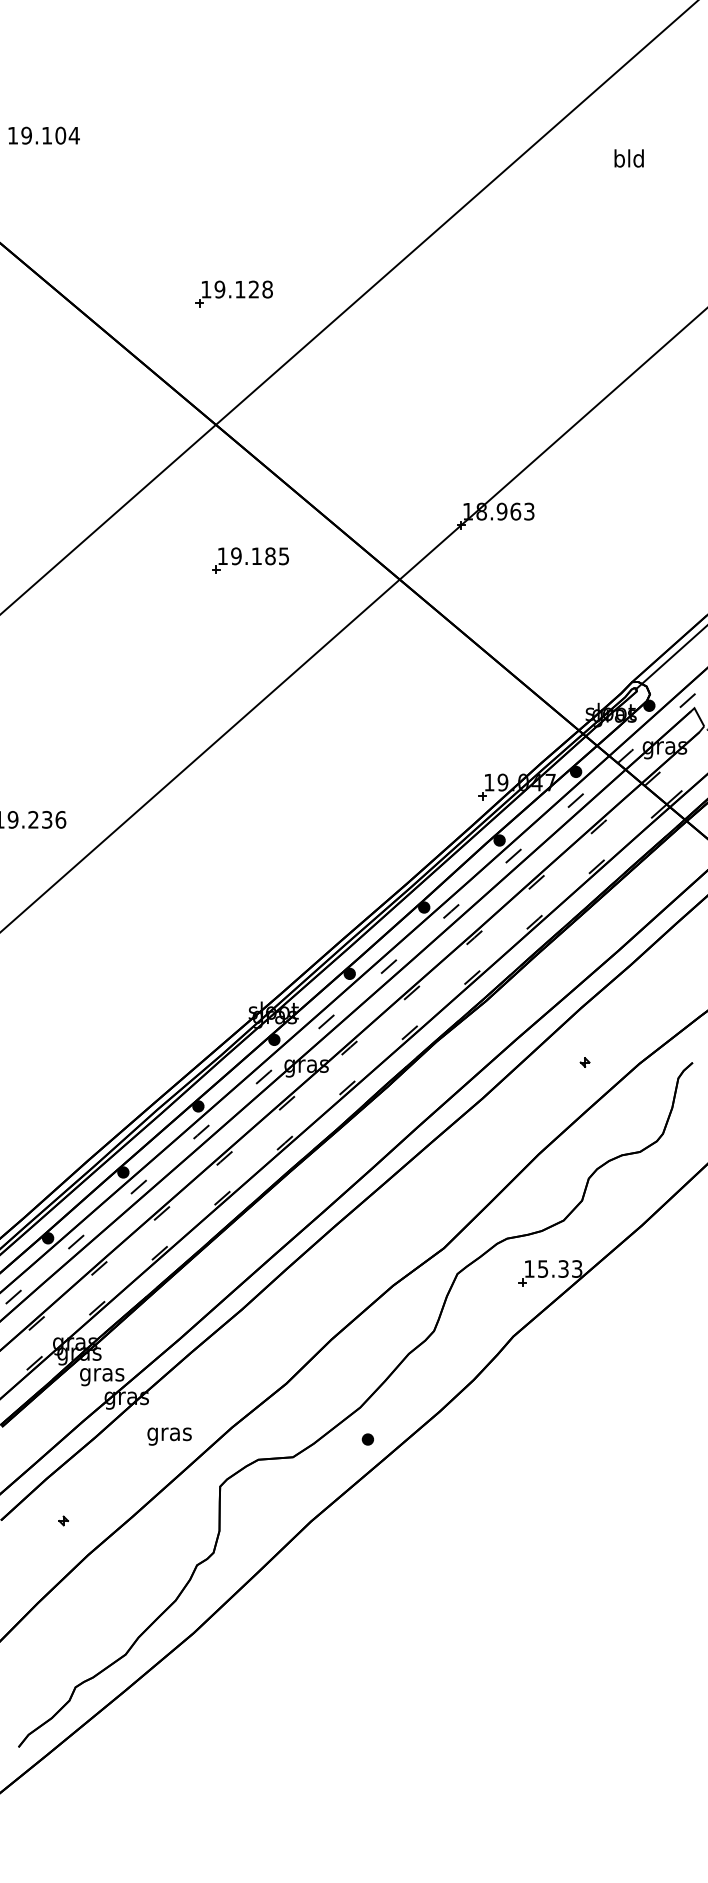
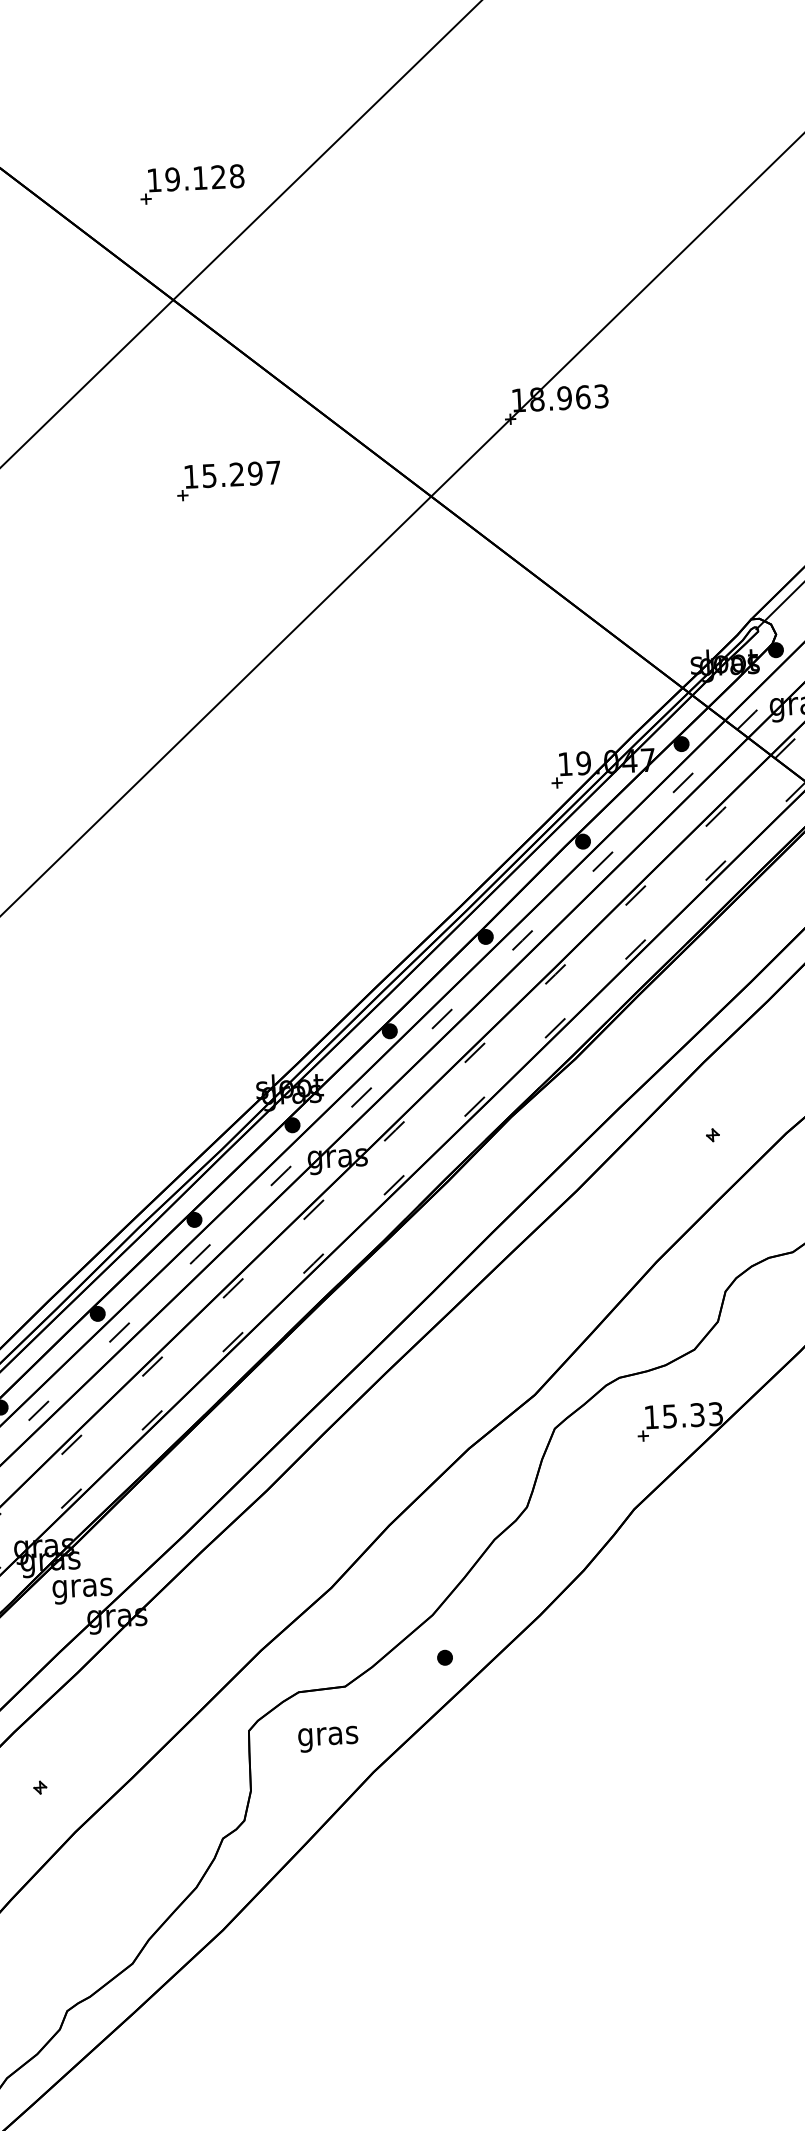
part: (233, 293) -> (191, 183), moved
text: (260, 556) -> (241, 474), 19.185 -> 15.297
text: (169, 1436) -> (328, 1739), moved

